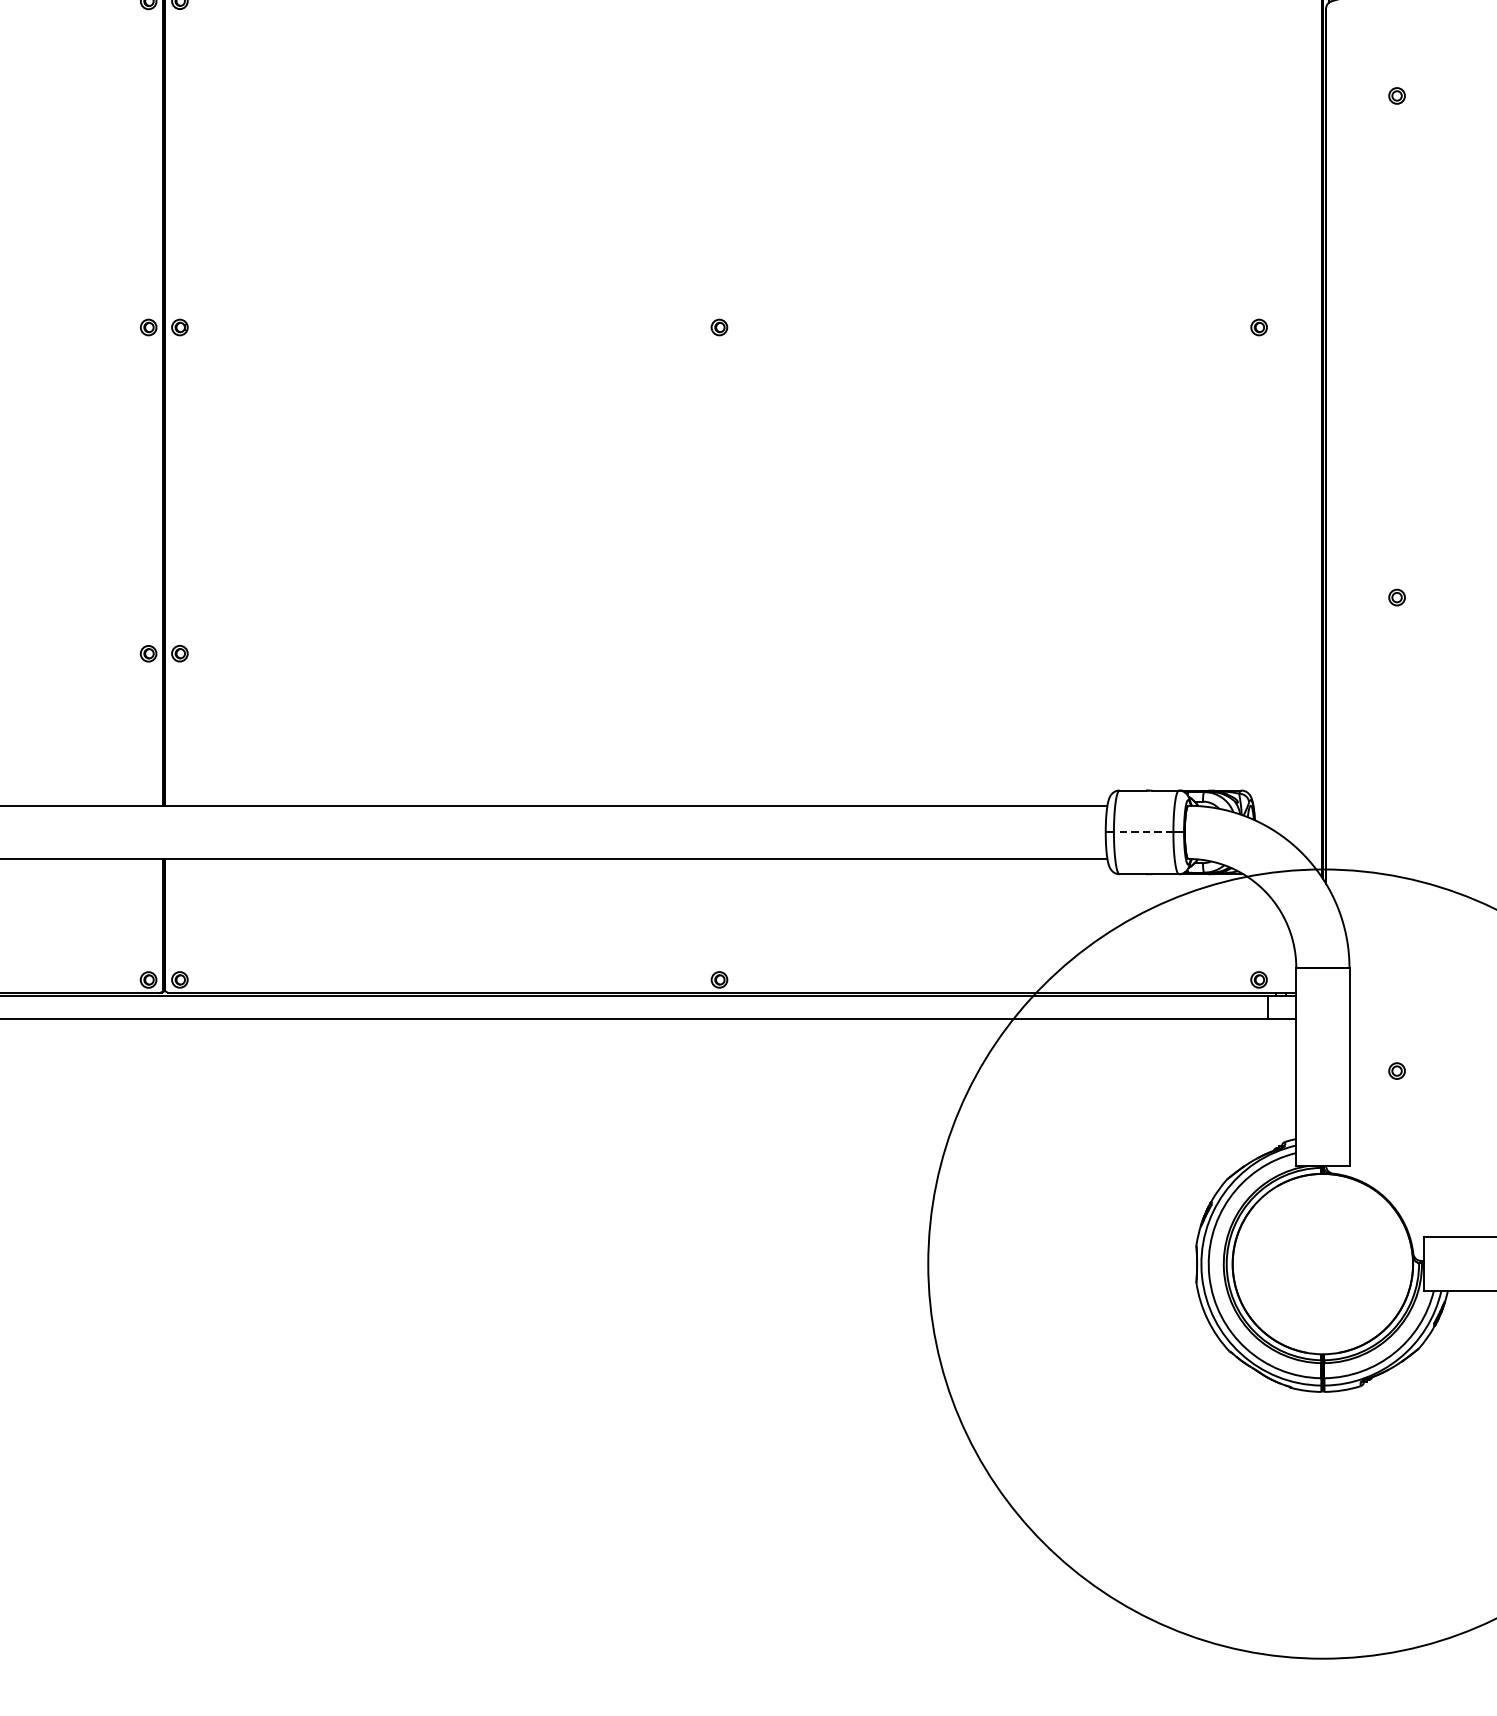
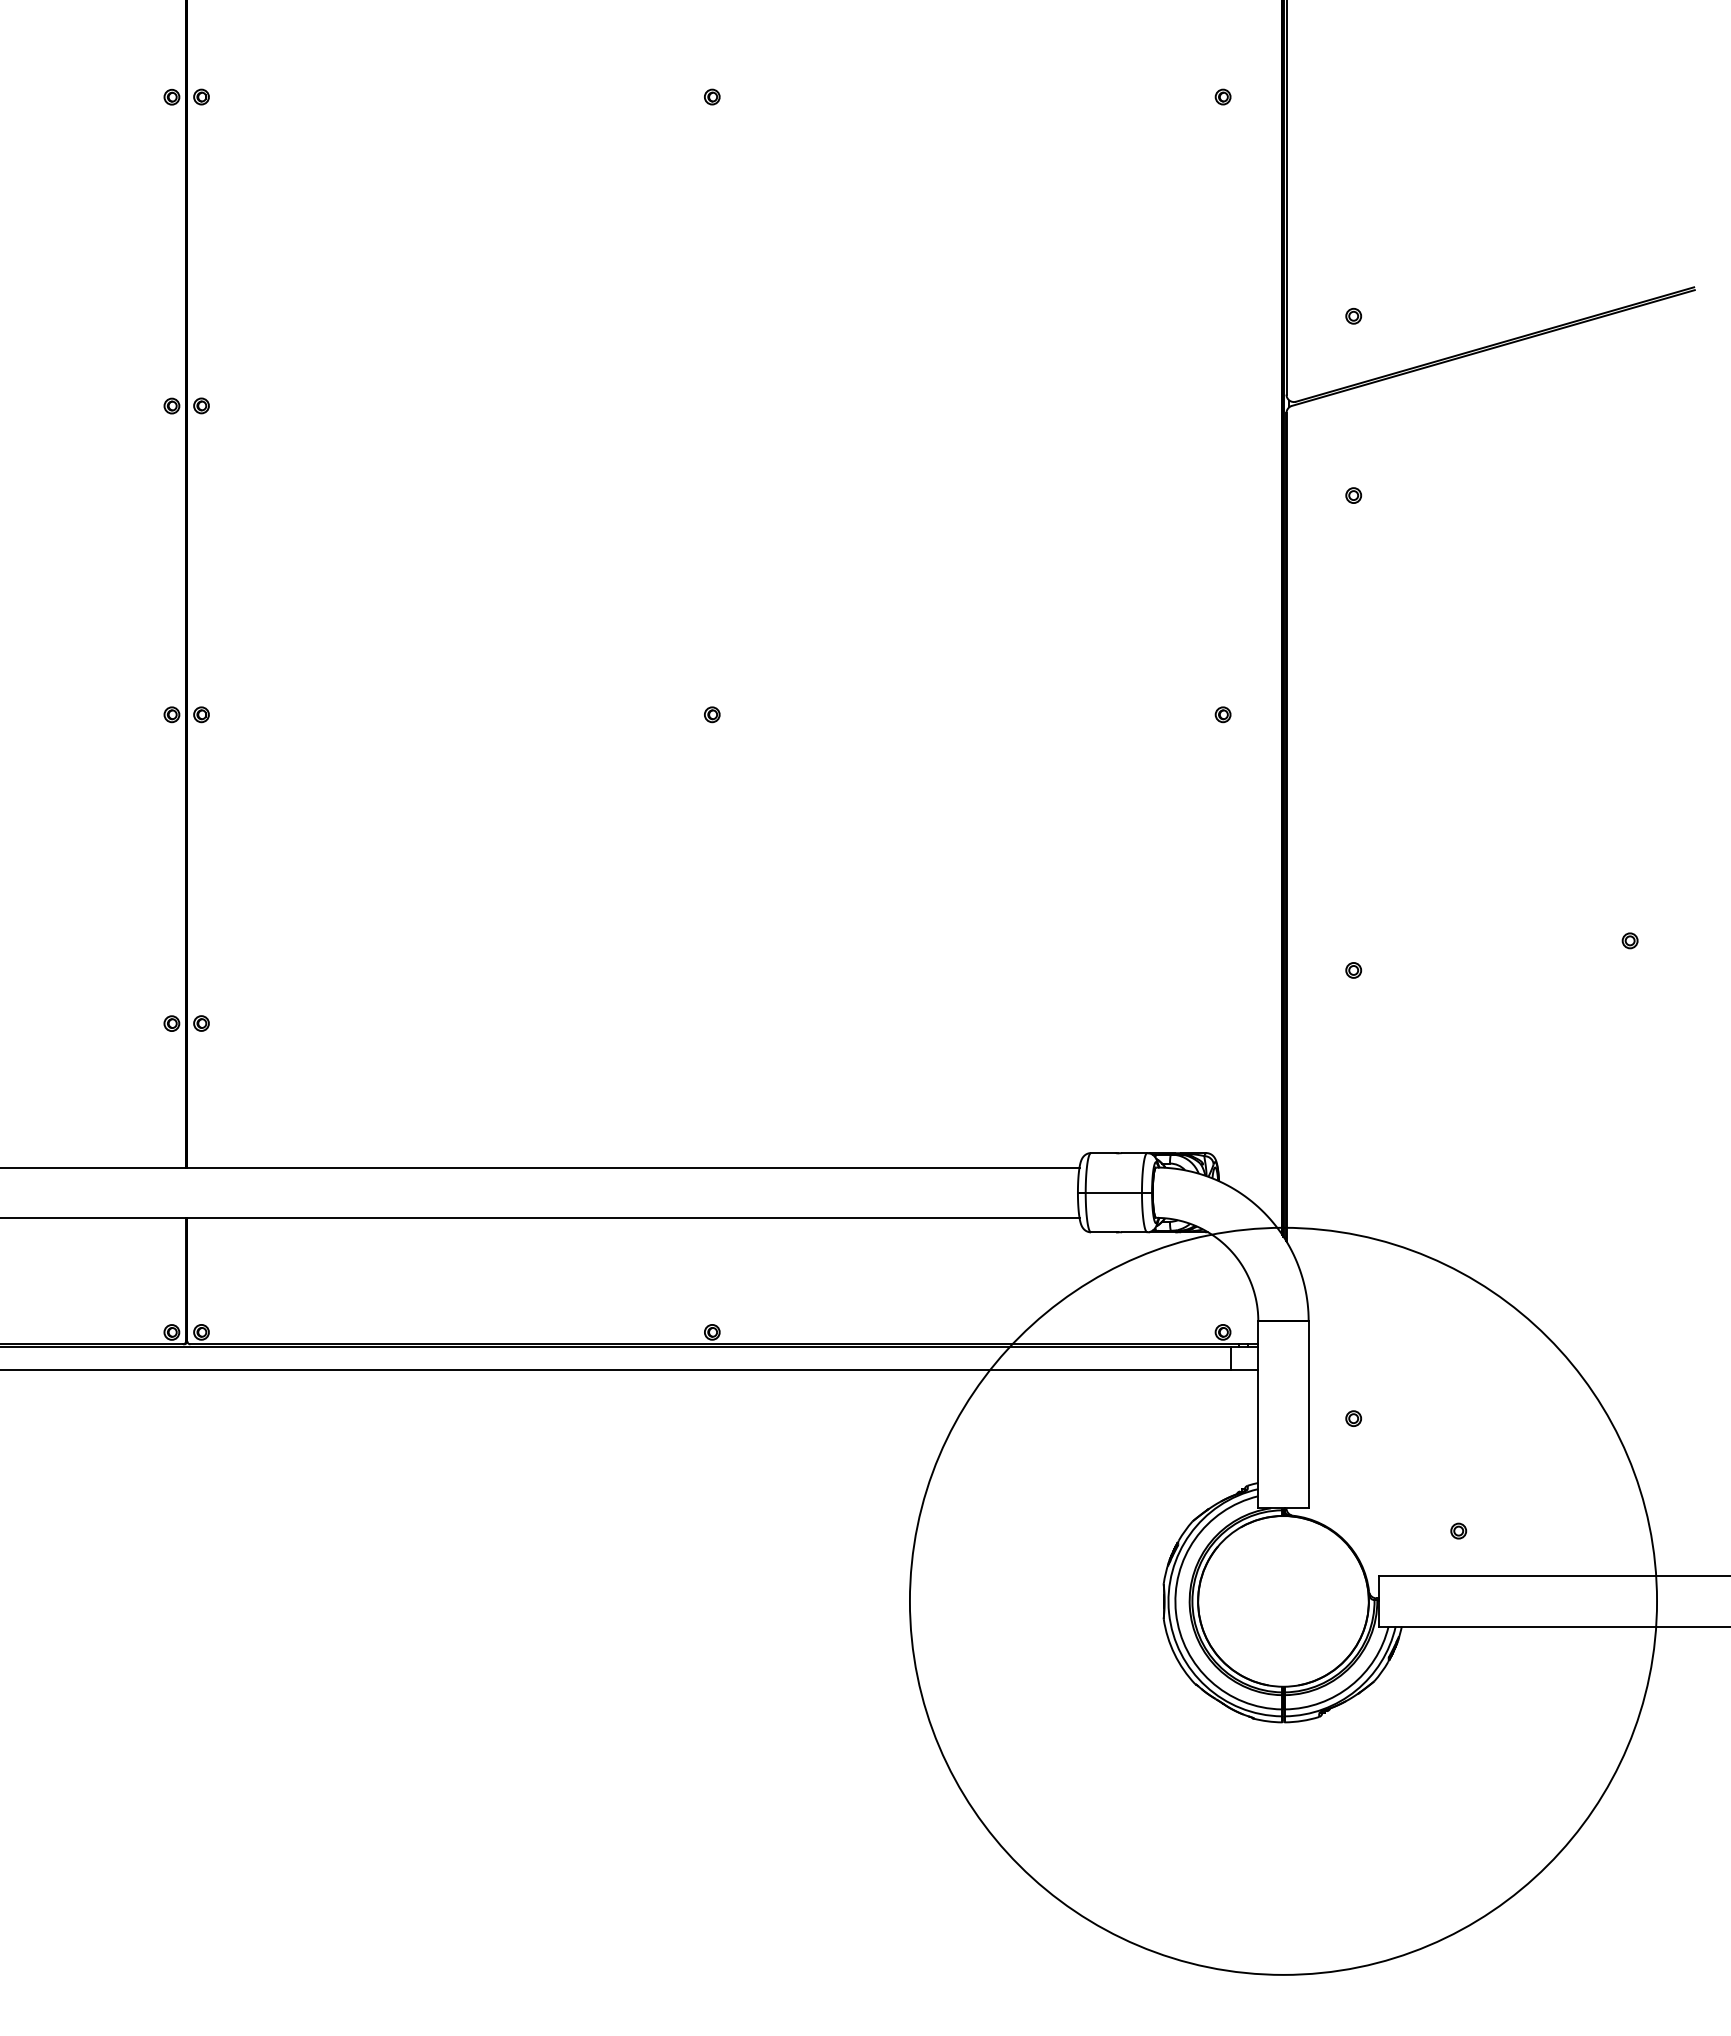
line: (1143, 832) -> (1113, 1192), dashed -> solid

